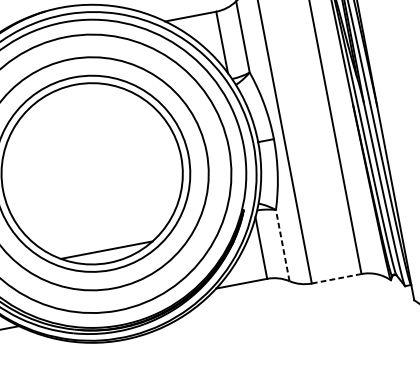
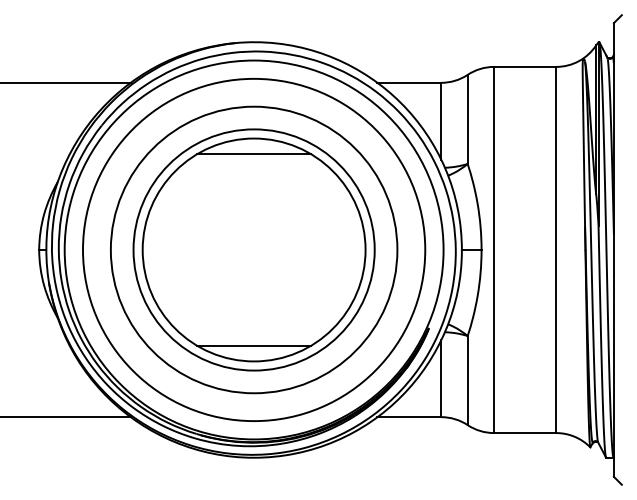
line: (77, 97) -> (253, 154), added
line: (282, 245) -> (467, 380), dashed -> solid
line: (336, 279) -> (524, 433), dashed -> solid

